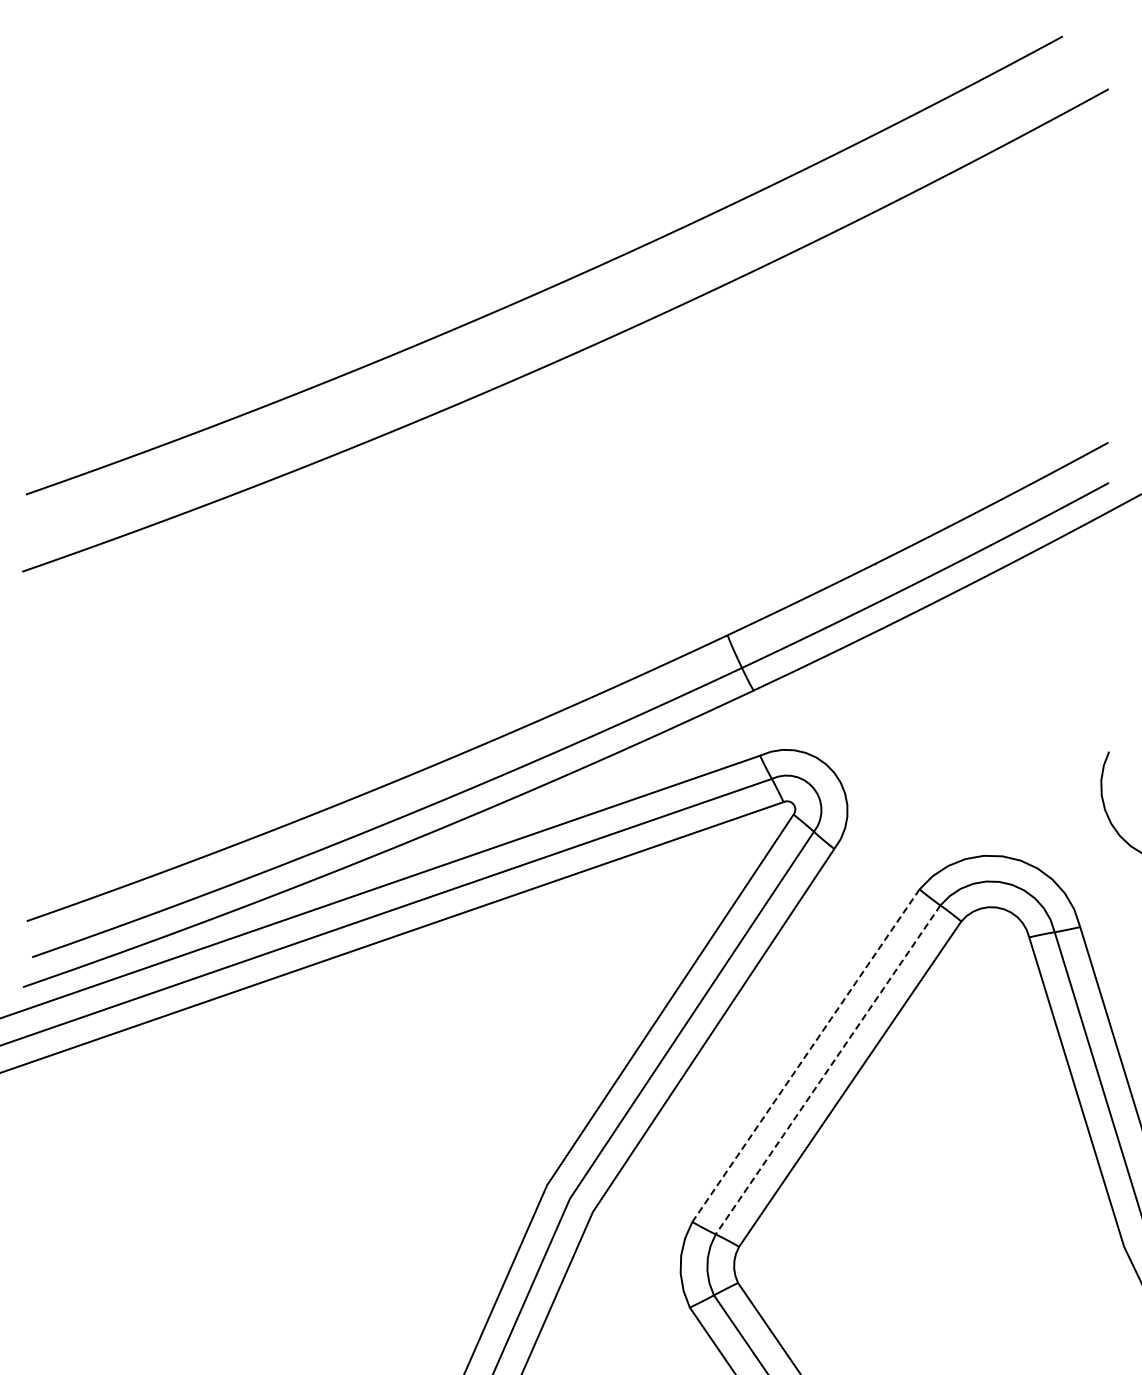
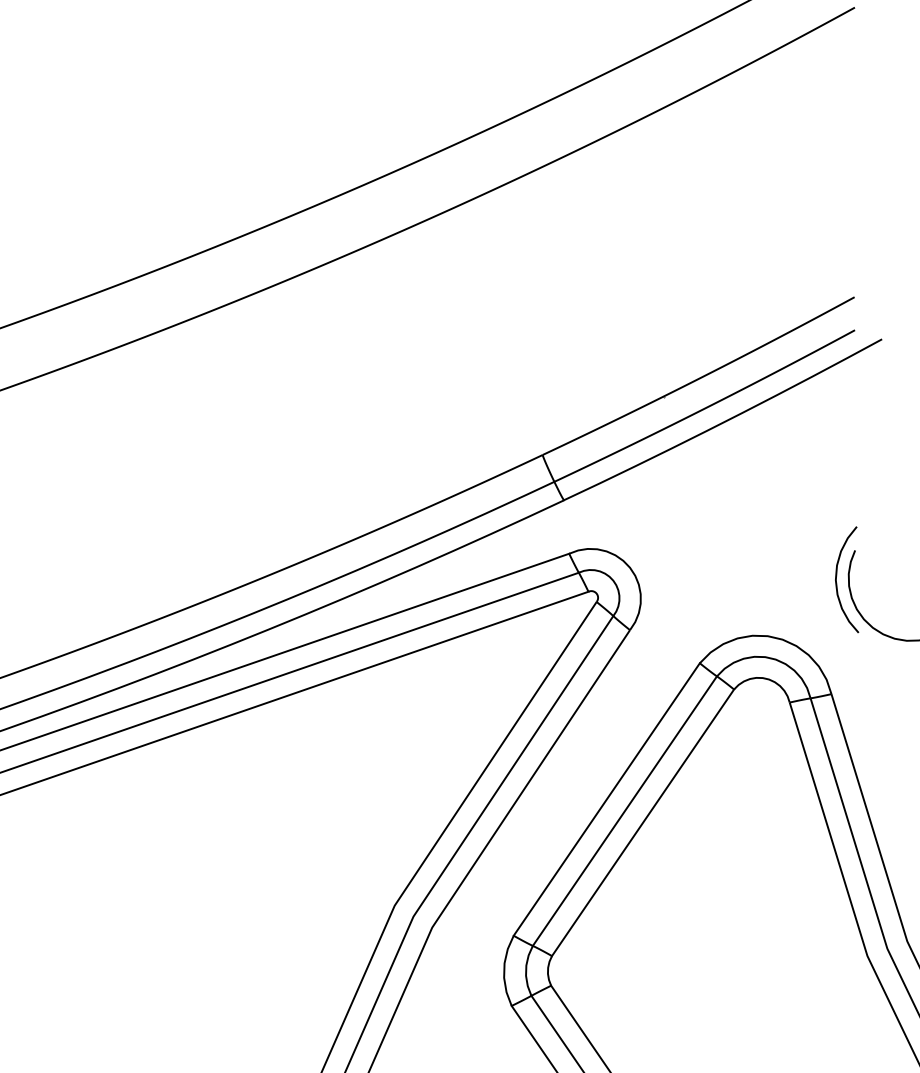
curve: (1086, 787) -> (836, 579), added
line: (805, 1056) -> (606, 800), dashed -> solid
line: (827, 1070) -> (624, 811), dashed -> solid

